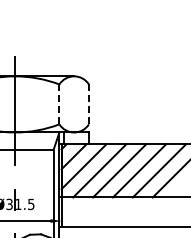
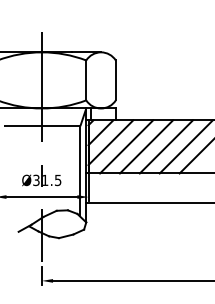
line: (59, 104) -> (86, 80), dashed -> solid
line: (88, 104) -> (115, 80), dashed -> solid

